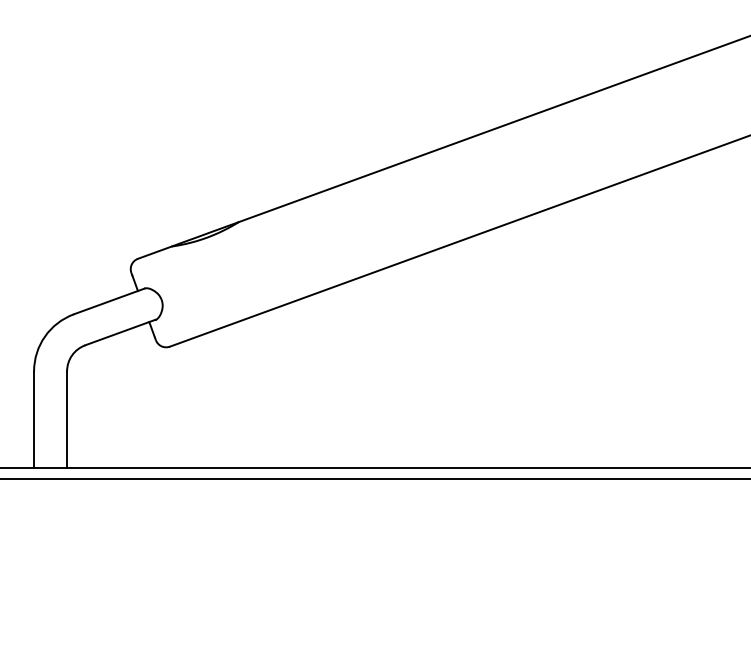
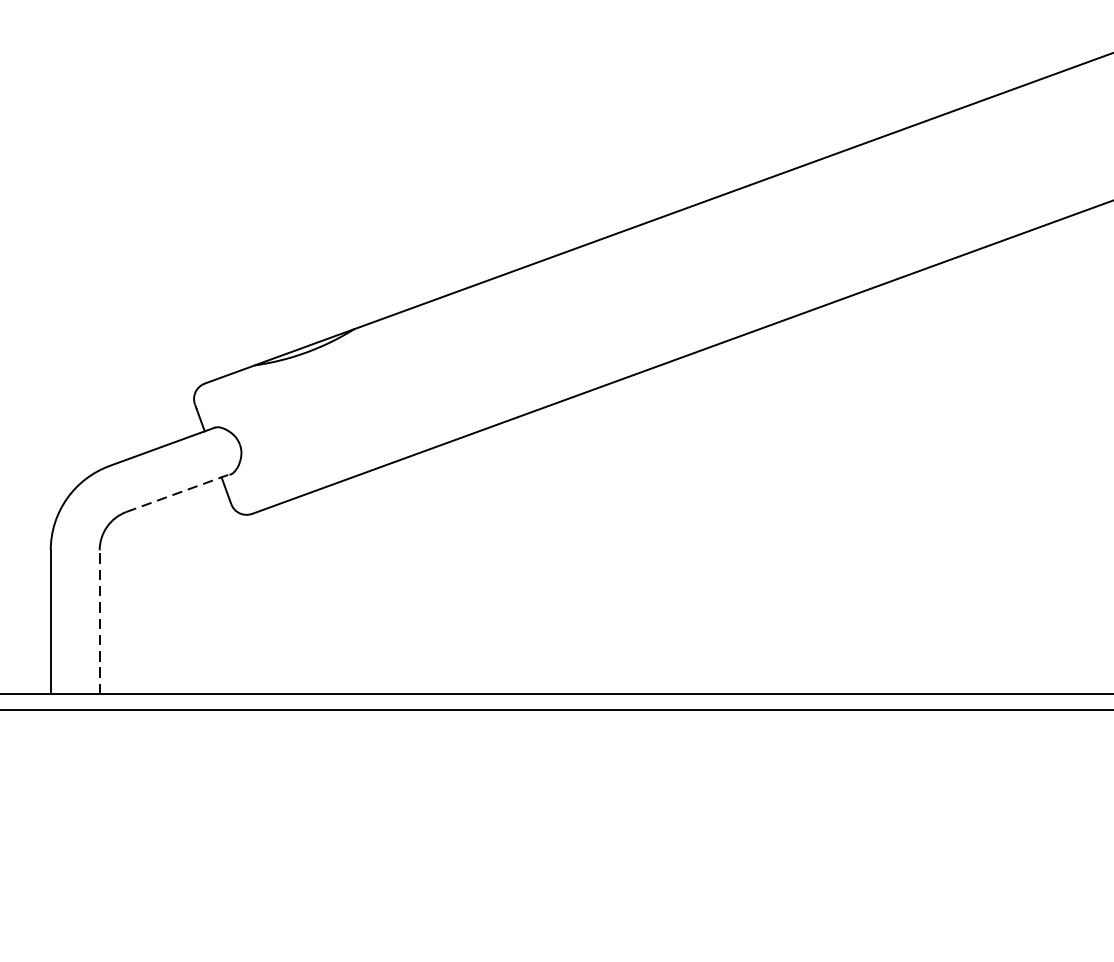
line: (120, 332) -> (178, 492), solid -> dashed
line: (67, 419) -> (100, 621), solid -> dashed

